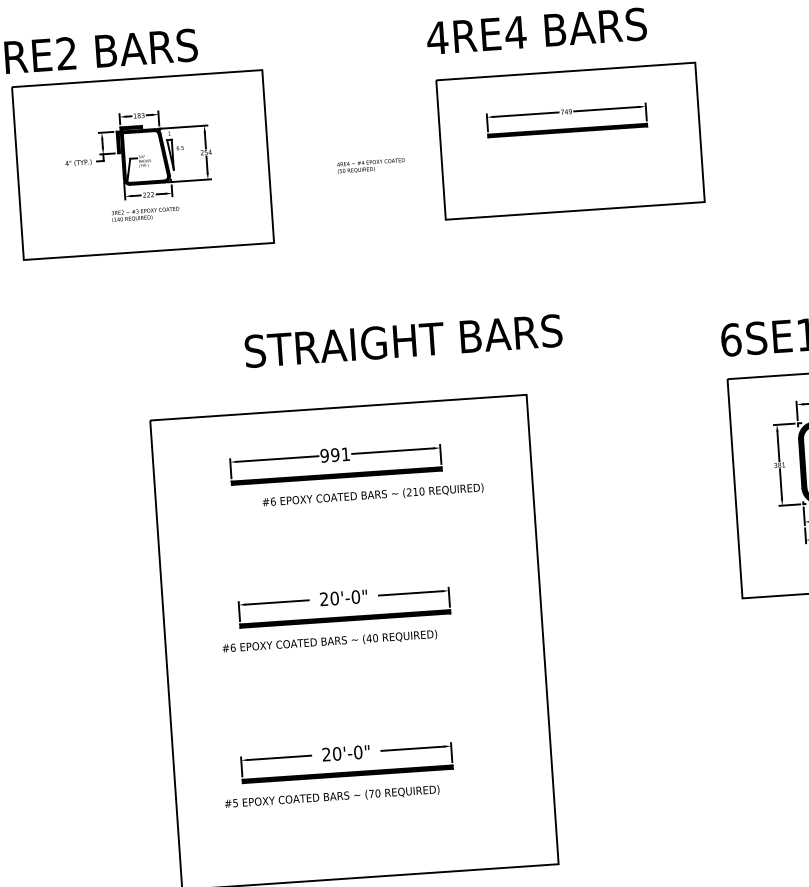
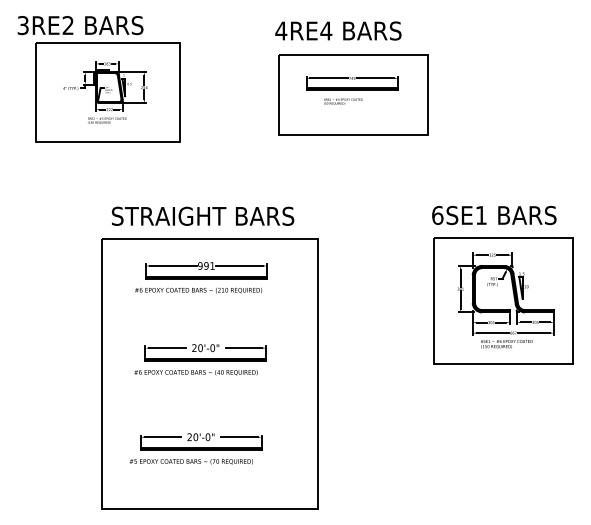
text: (371, 165) -> (343, 101), moved
text: (404, 339) -> (203, 215), moved
text: (373, 495) -> (198, 290), moved

